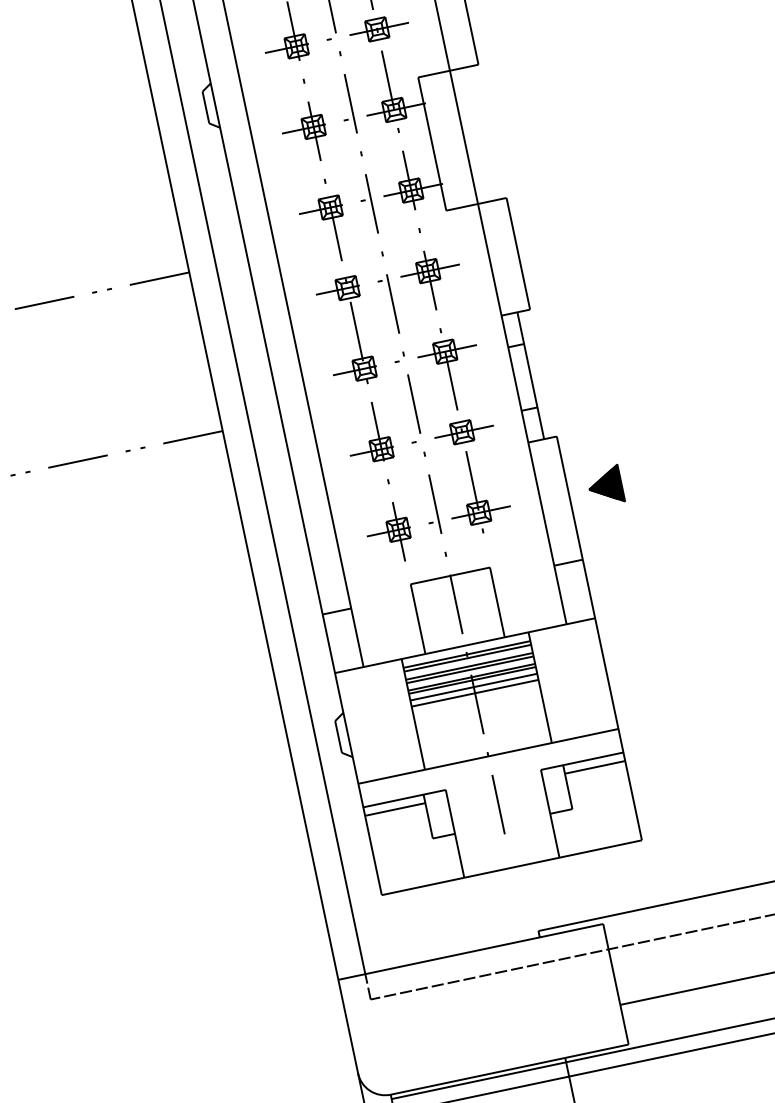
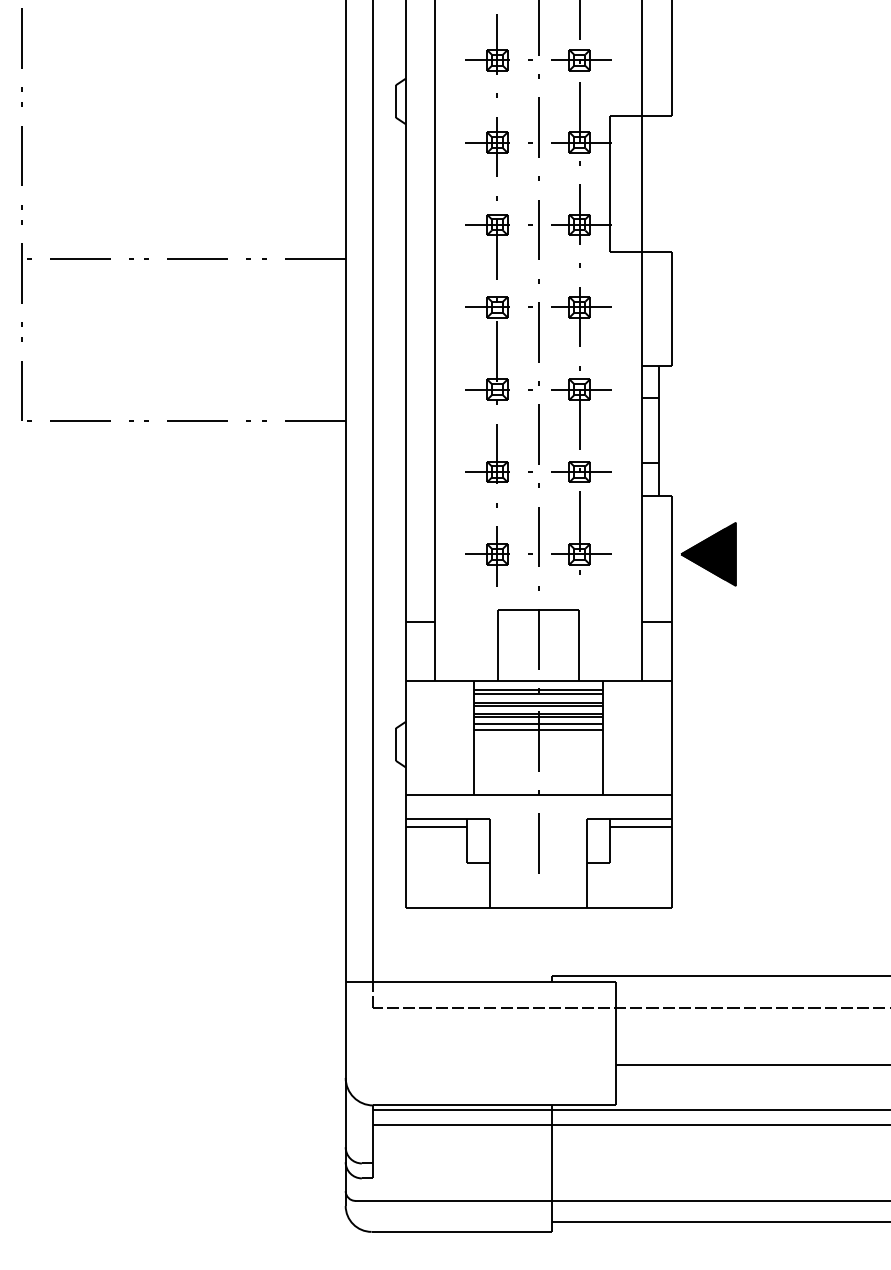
part: (605, 486) -> (708, 554), size x1.67

